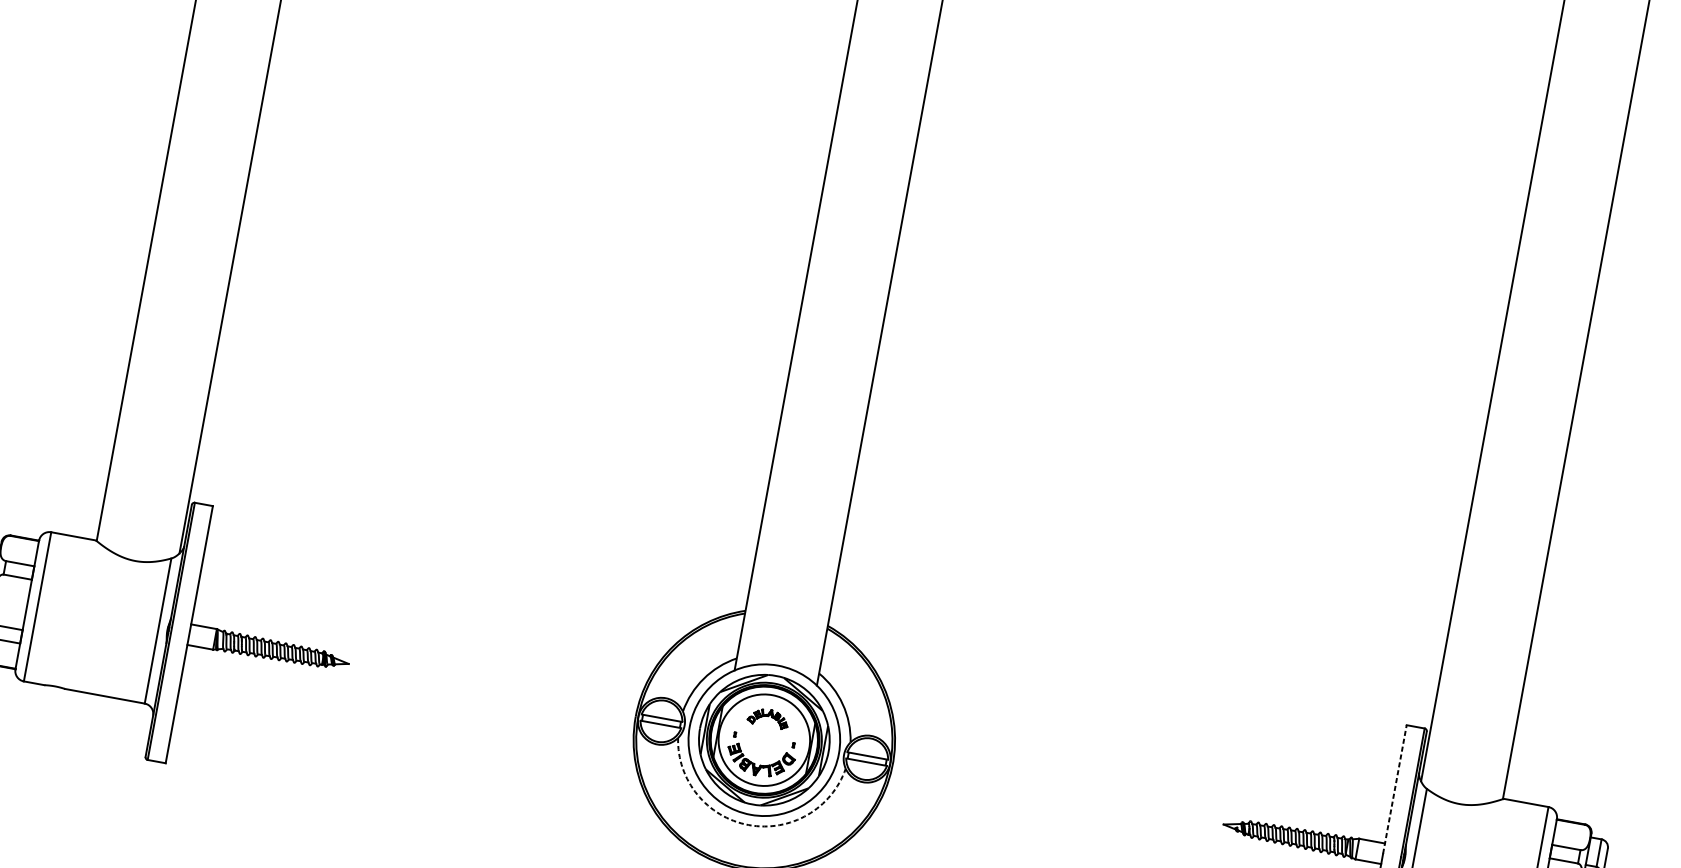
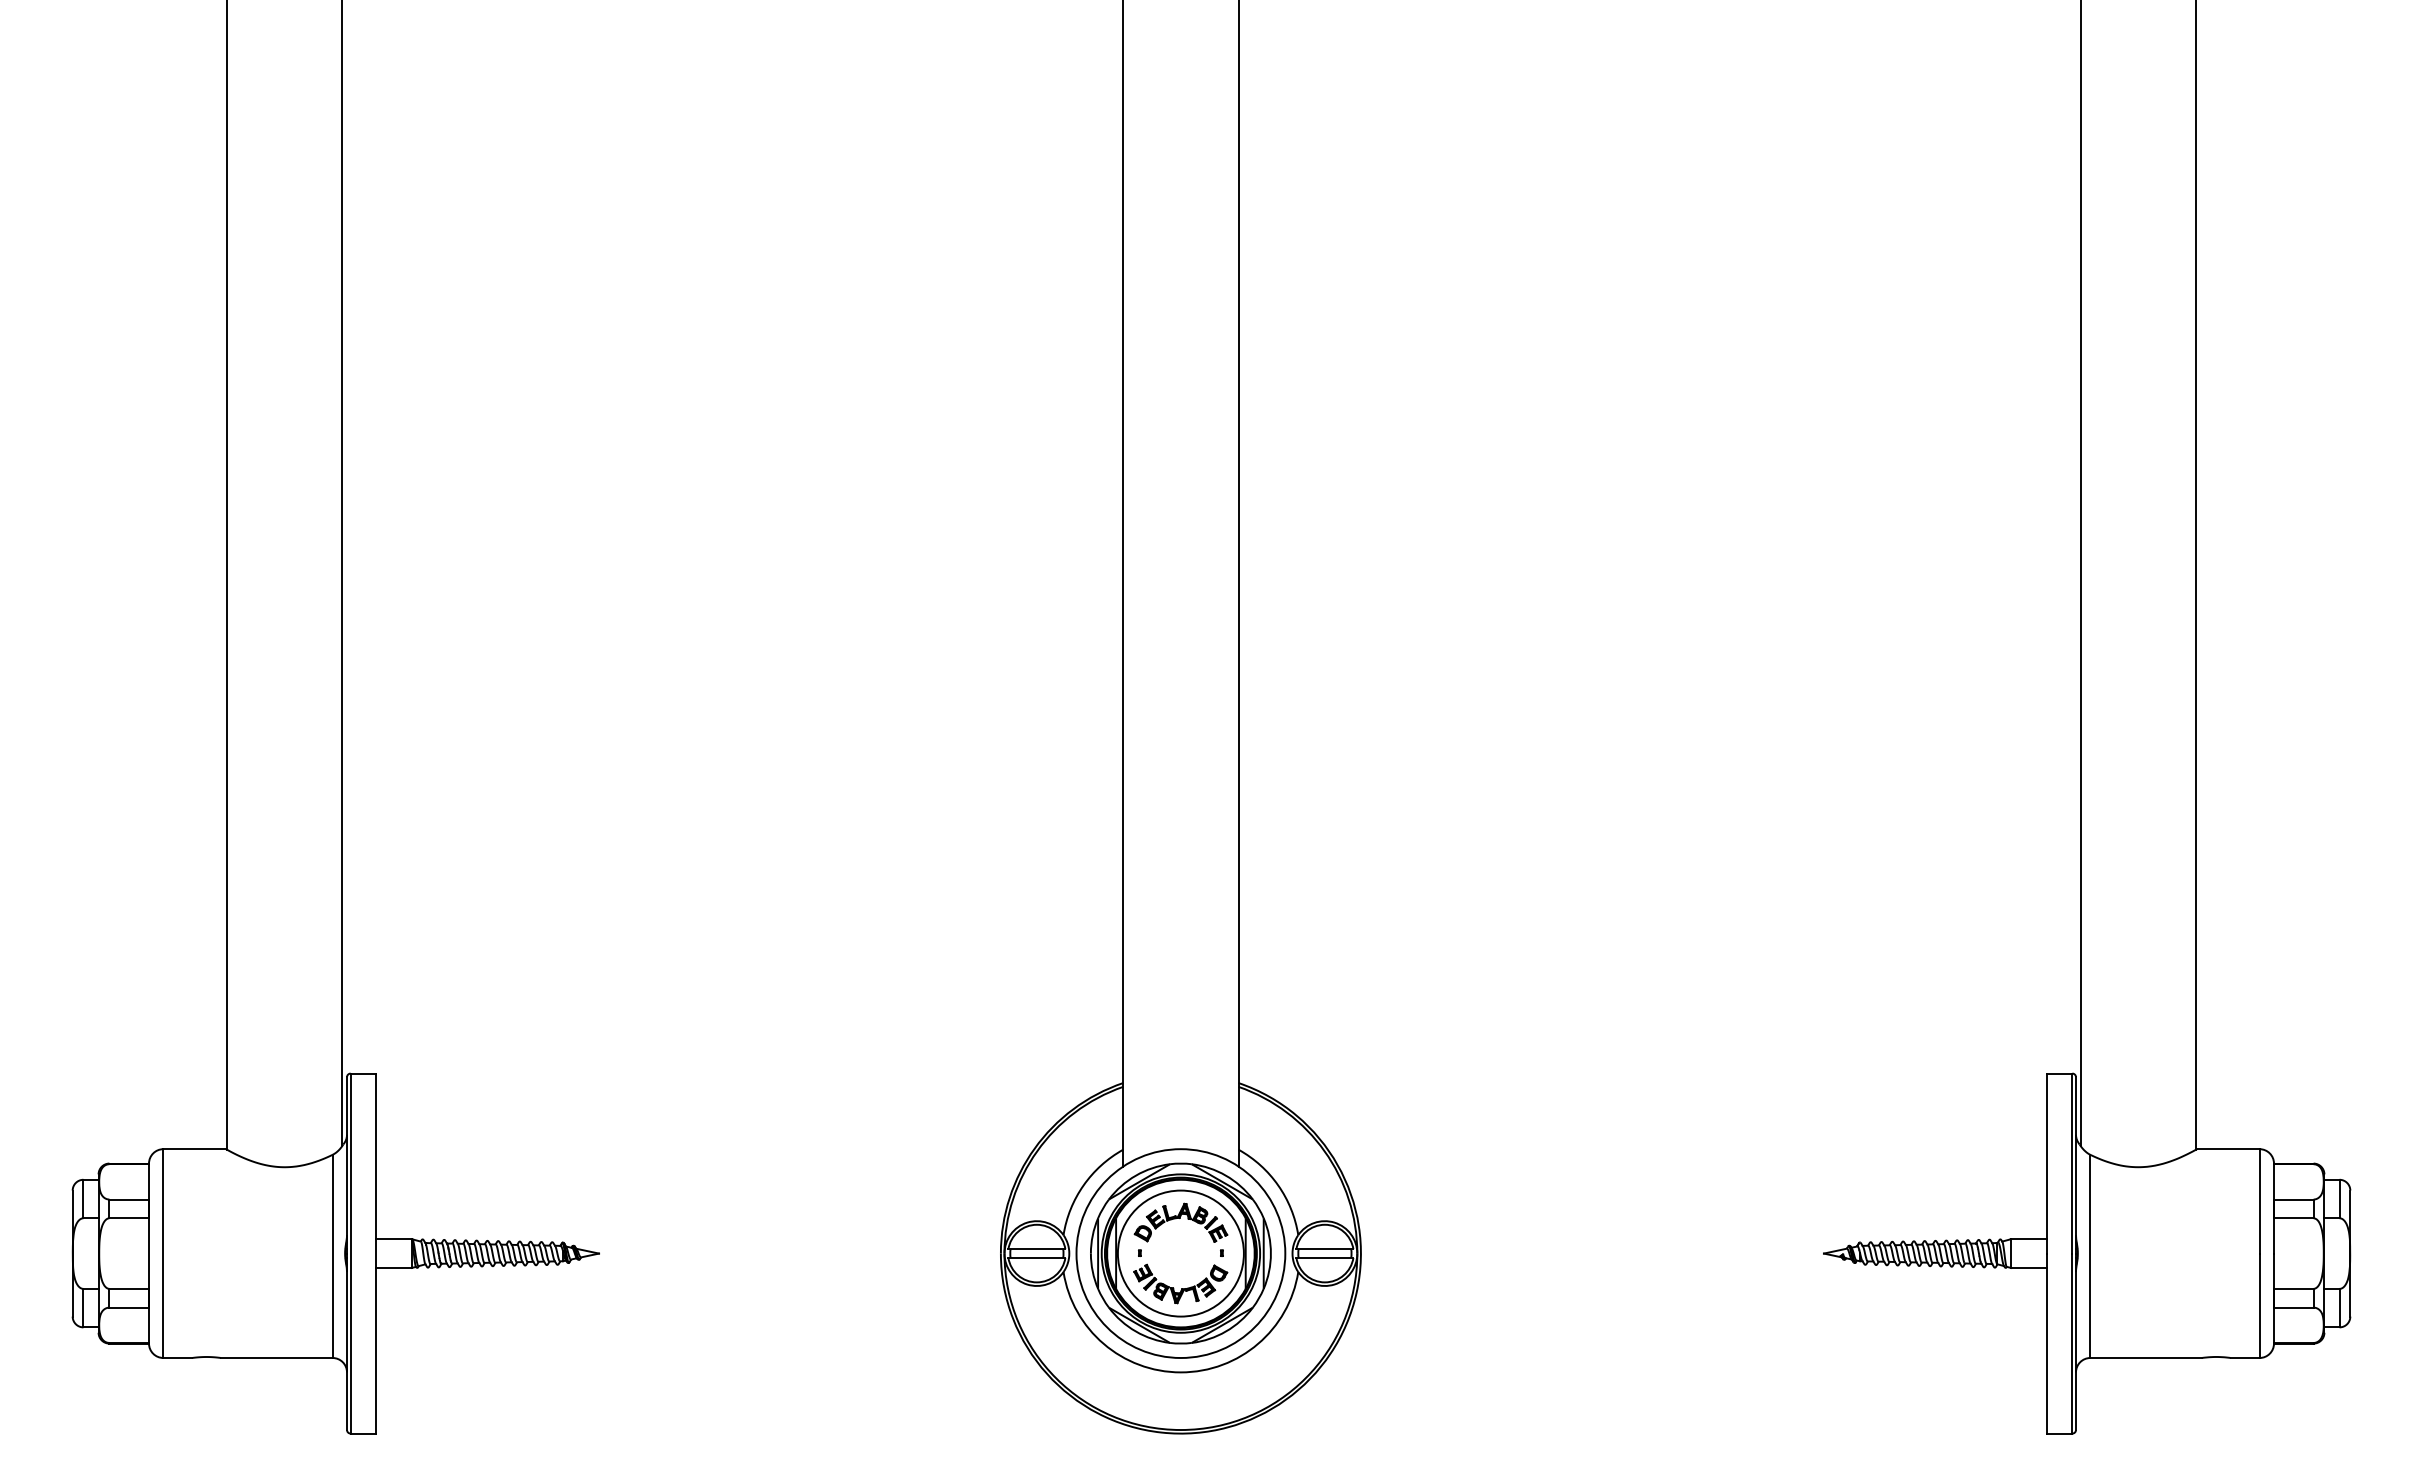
part: (768, 717) -> (1180, 1222), size x1.67
line: (1395, 789) -> (2047, 1163), dashed -> solid
arc: (748, 825) -> (1180, 1372), dashed -> solid

